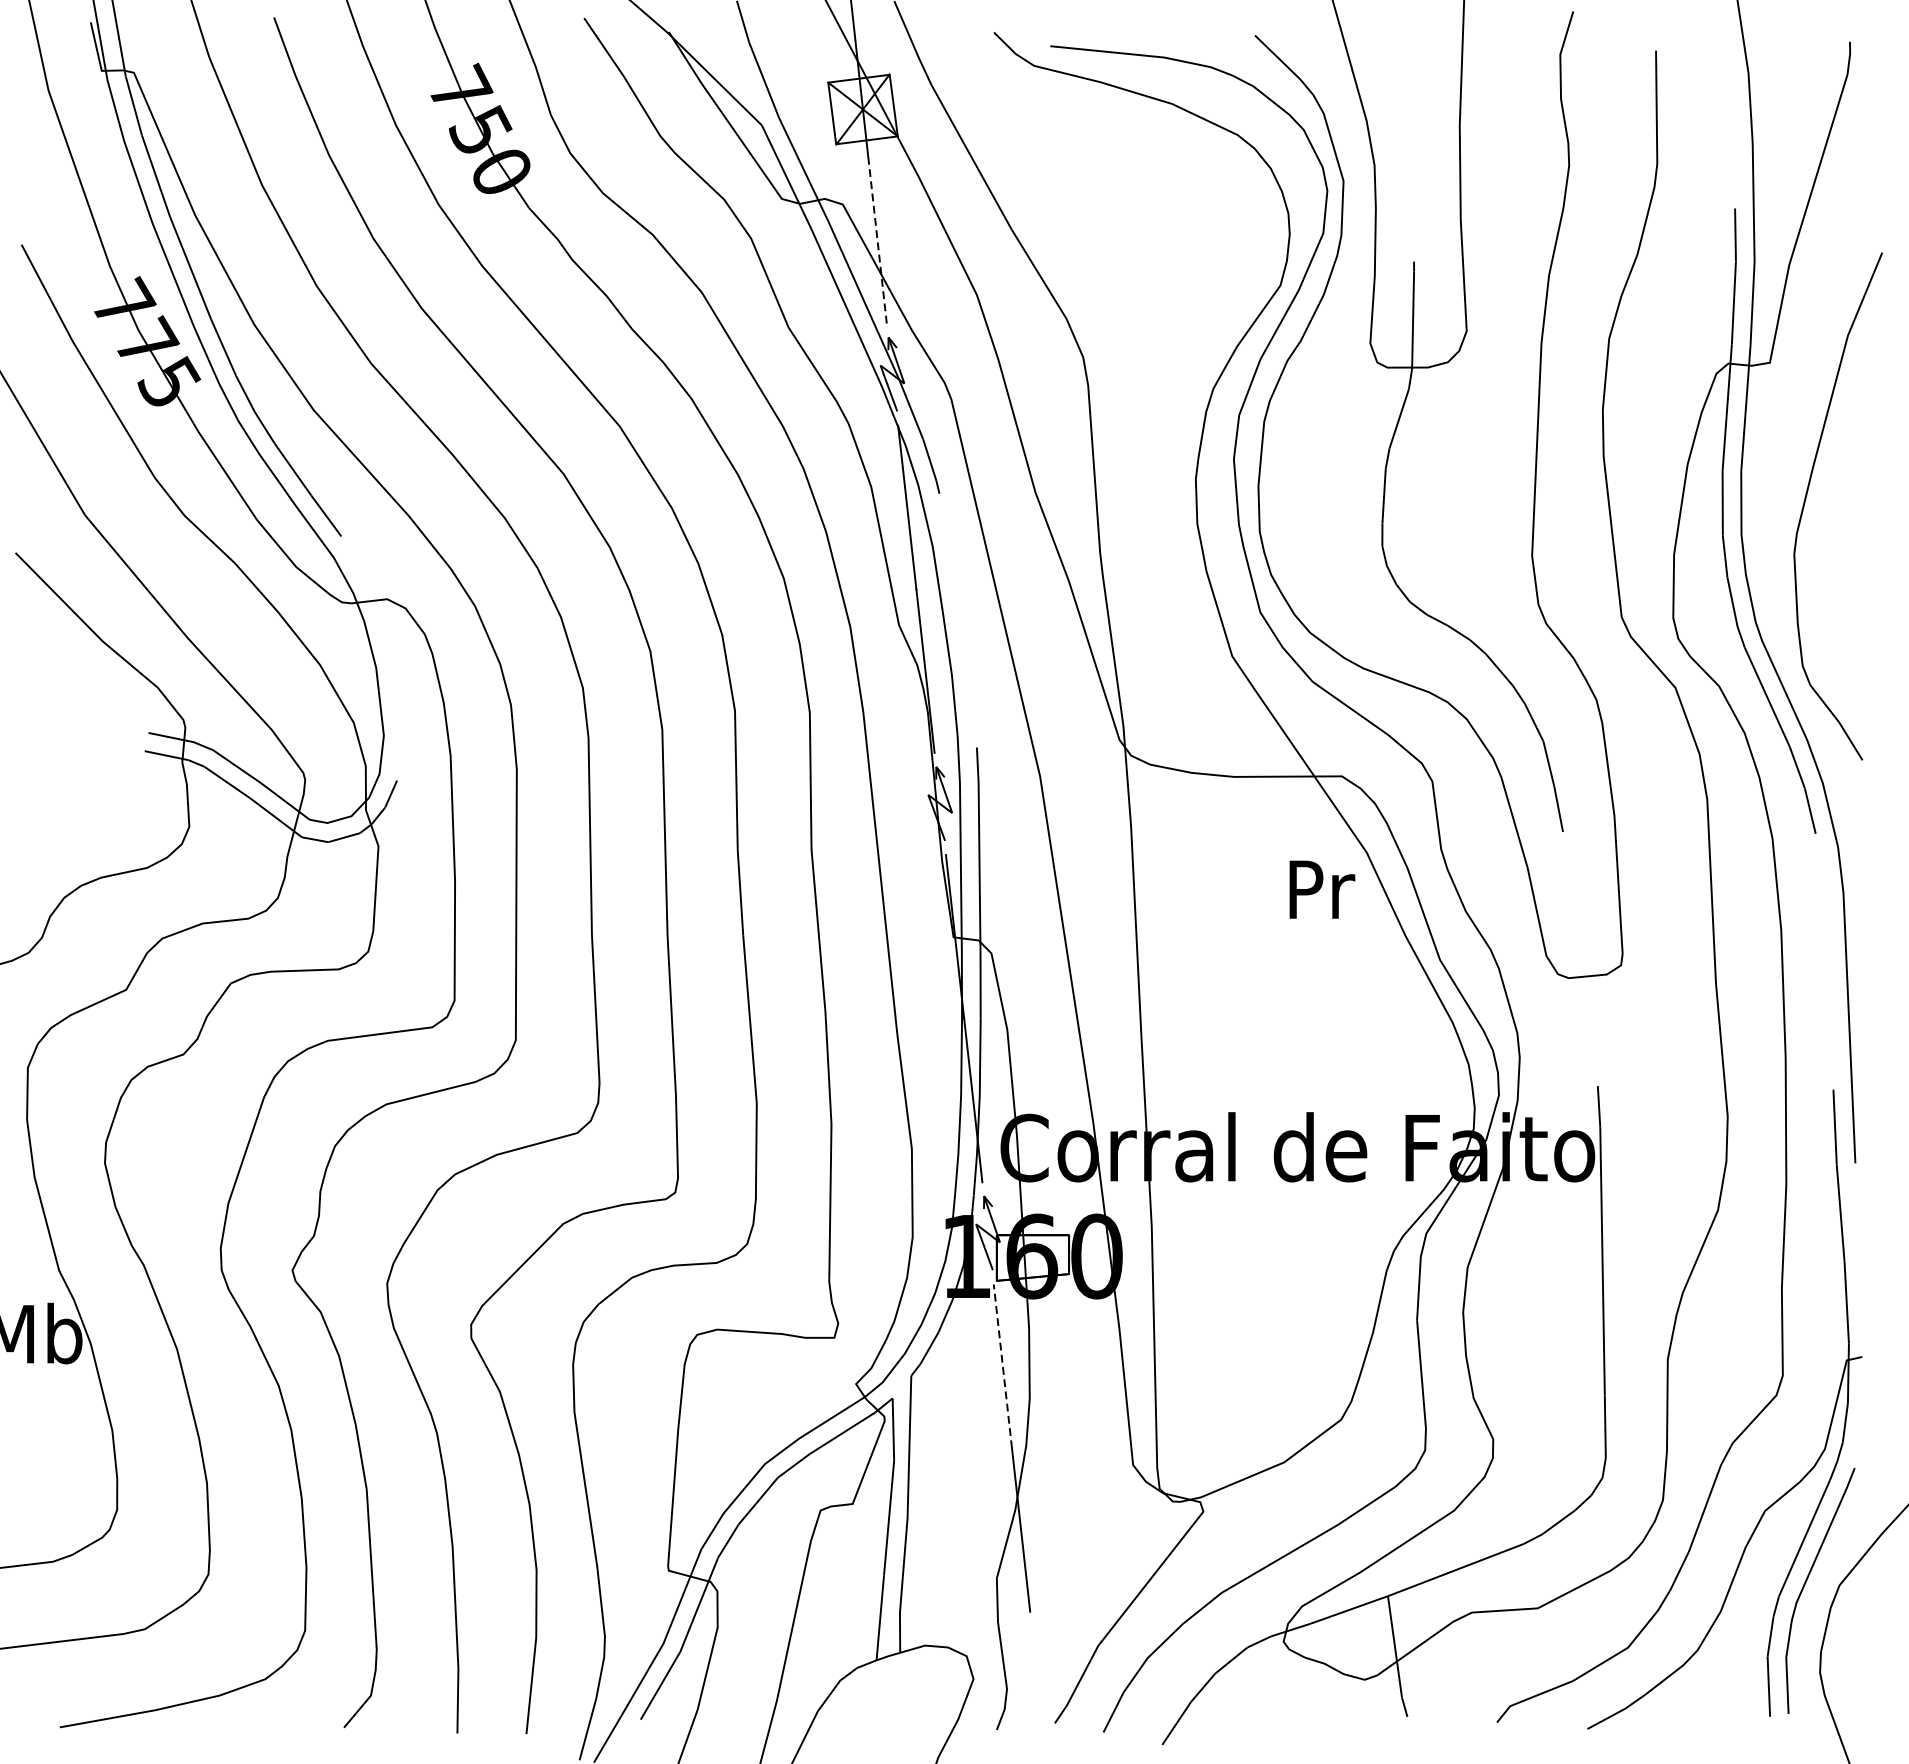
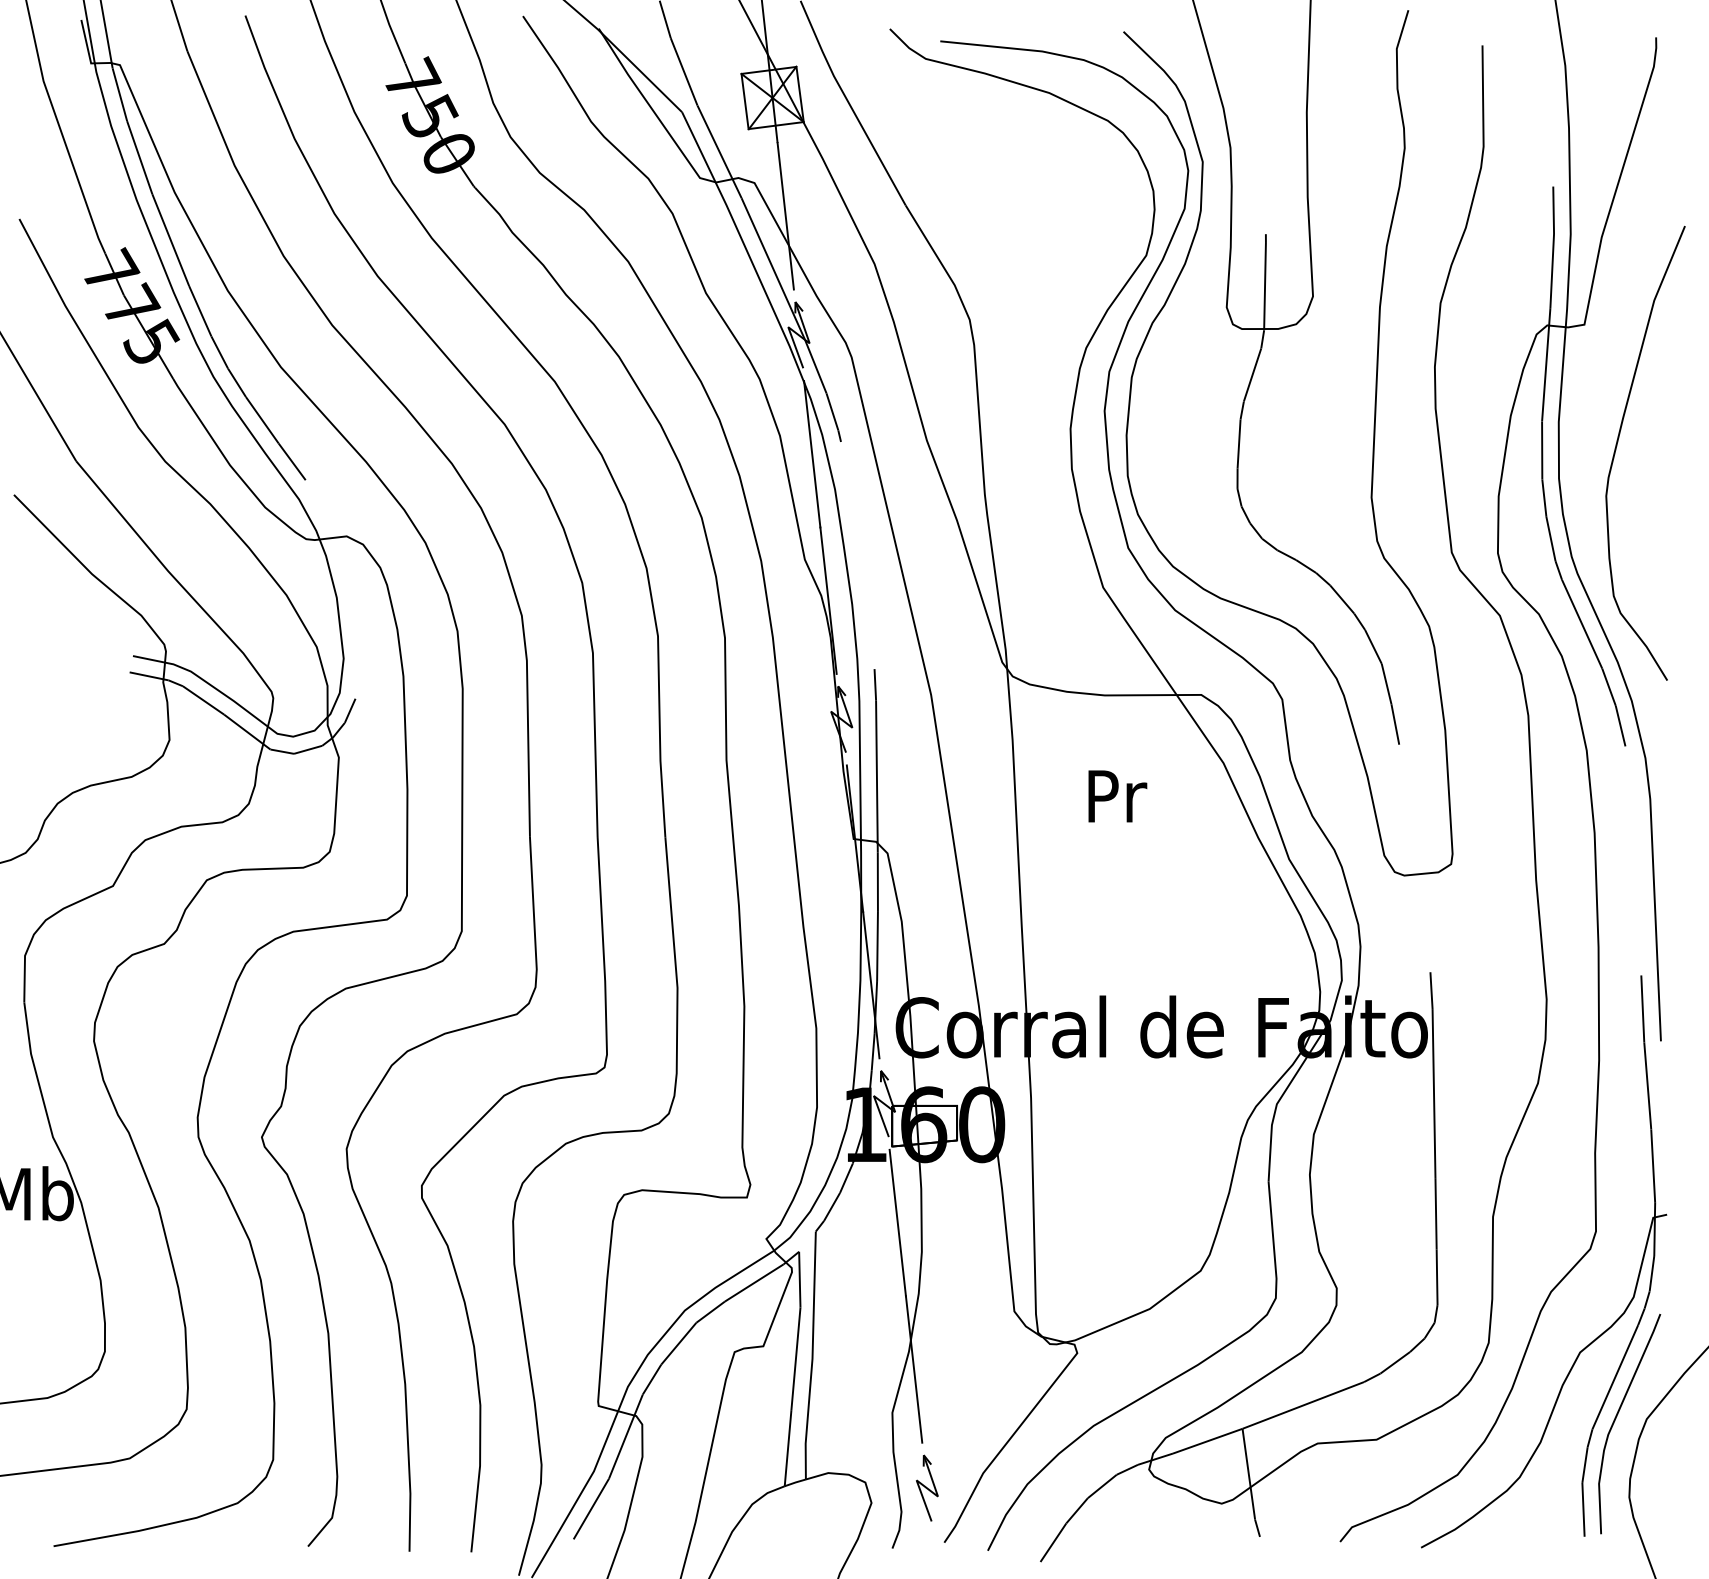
line: (877, 241) -> (785, 216), dashed -> solid
text: (1322, 889) -> (1117, 796), moved
line: (1002, 1366) -> (897, 1223), dashed -> solid
part: (1036, 1661) -> (927, 1487), added

